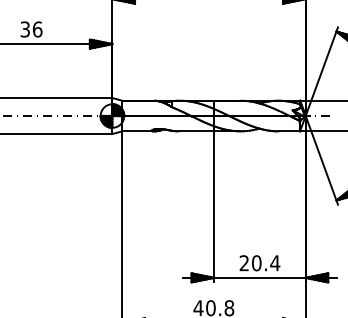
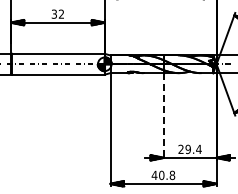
text: (37, 28) -> (61, 13), 36 -> 32
line: (213, 206) -> (163, 116), solid -> dashed
text: (255, 263) -> (187, 149), 20.4 -> 29.4

